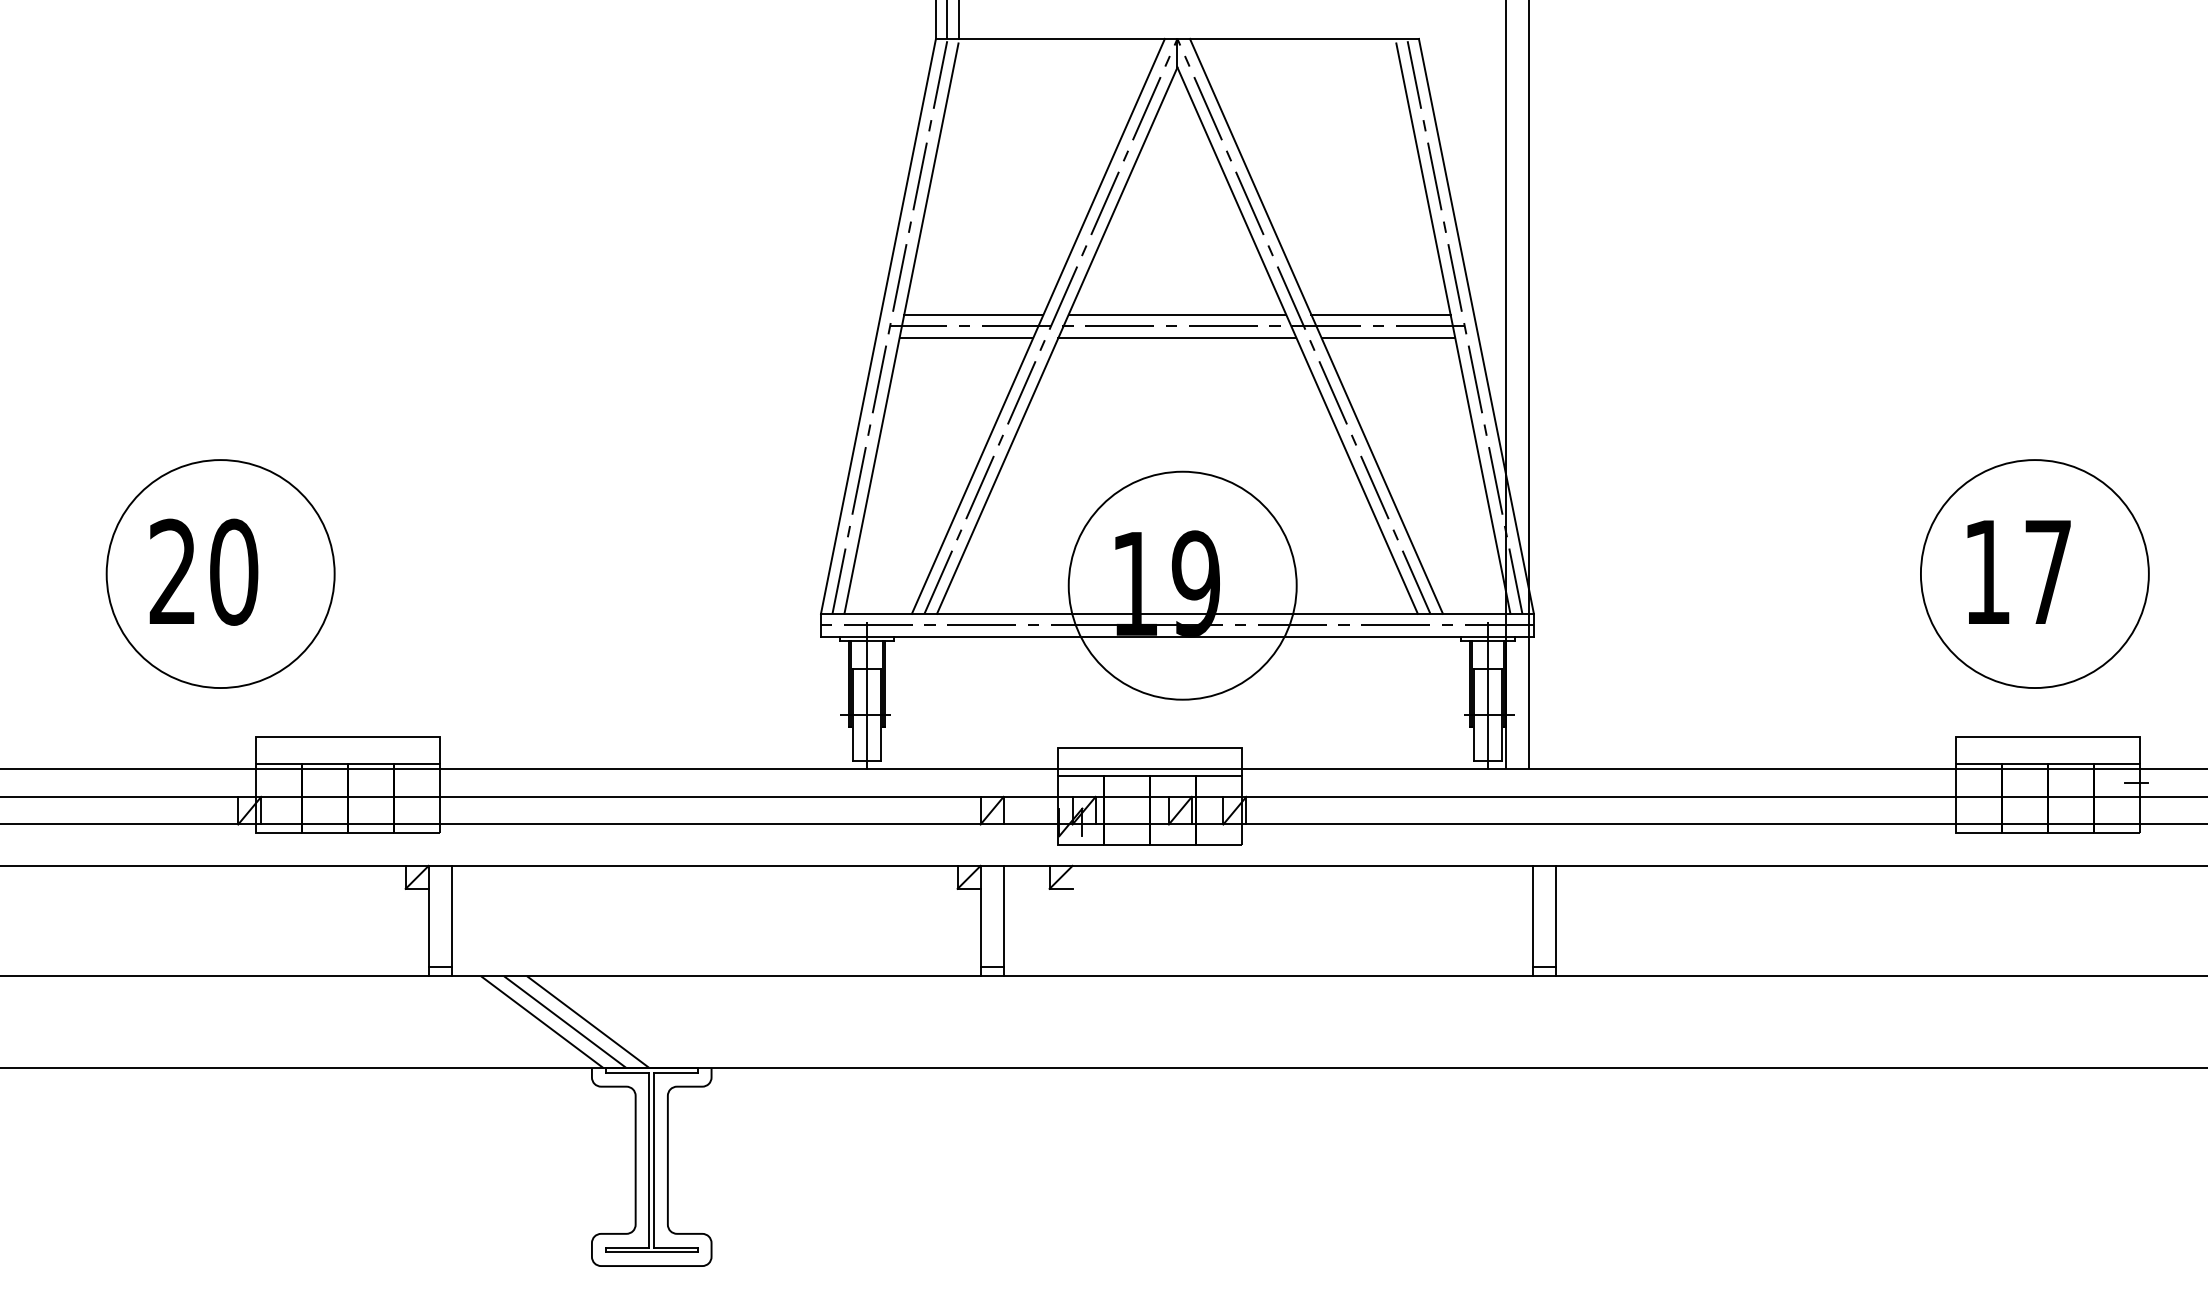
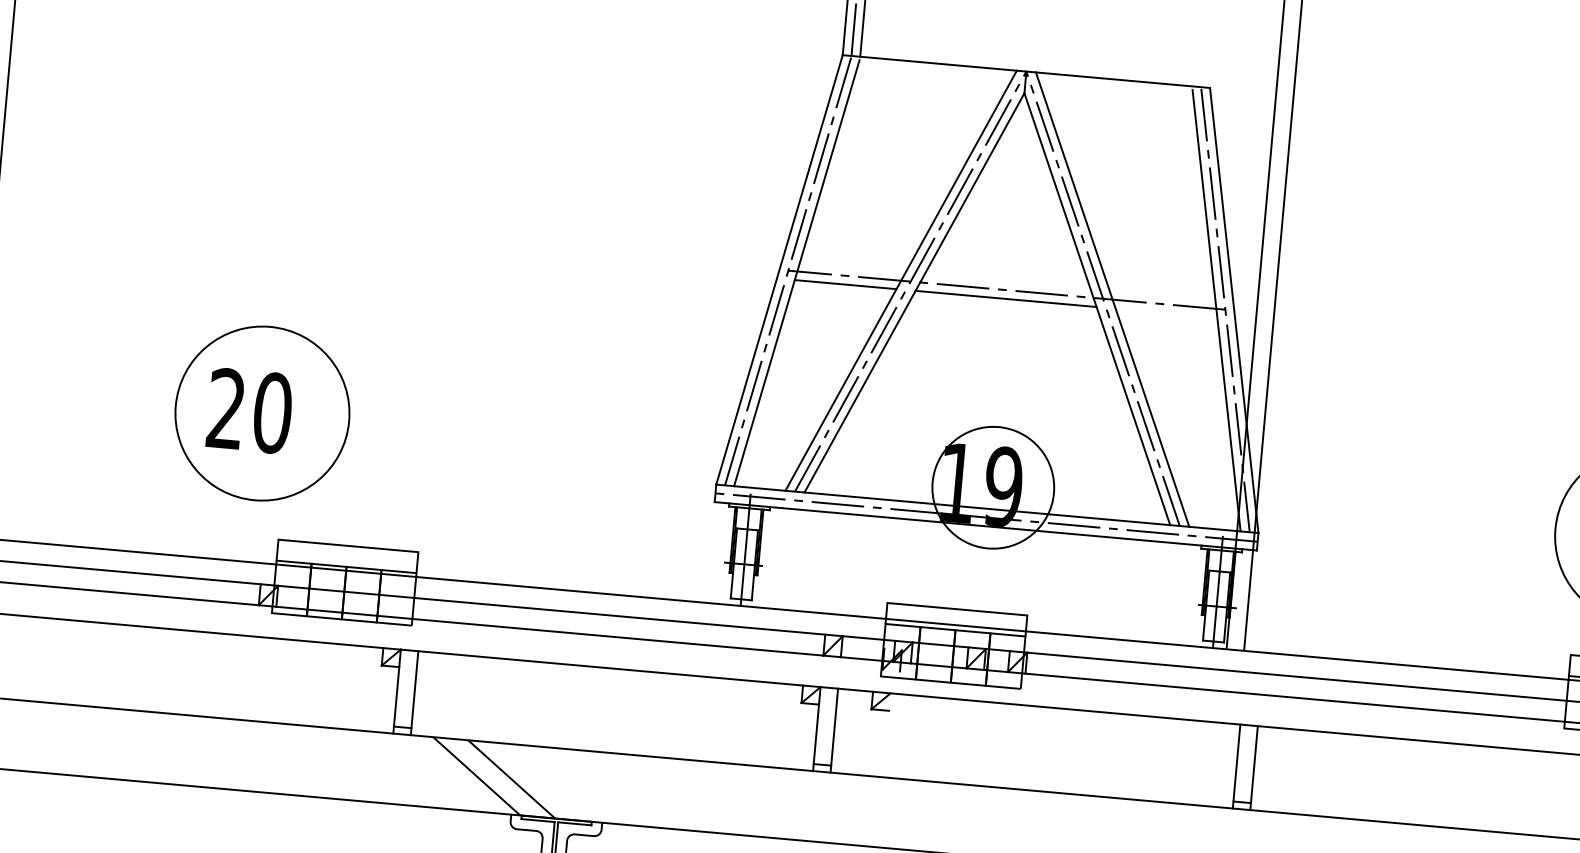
line: (973, 314) -> (852, 267), removed
line: (1177, 314) -> (1007, 281), removed
line: (1380, 314) -> (1162, 294), removed
line: (1388, 337) -> (1166, 312), removed
circle: (1182, 585) -> (993, 487), size x0.7
line: (565, 1022) -> (494, 778), removed

